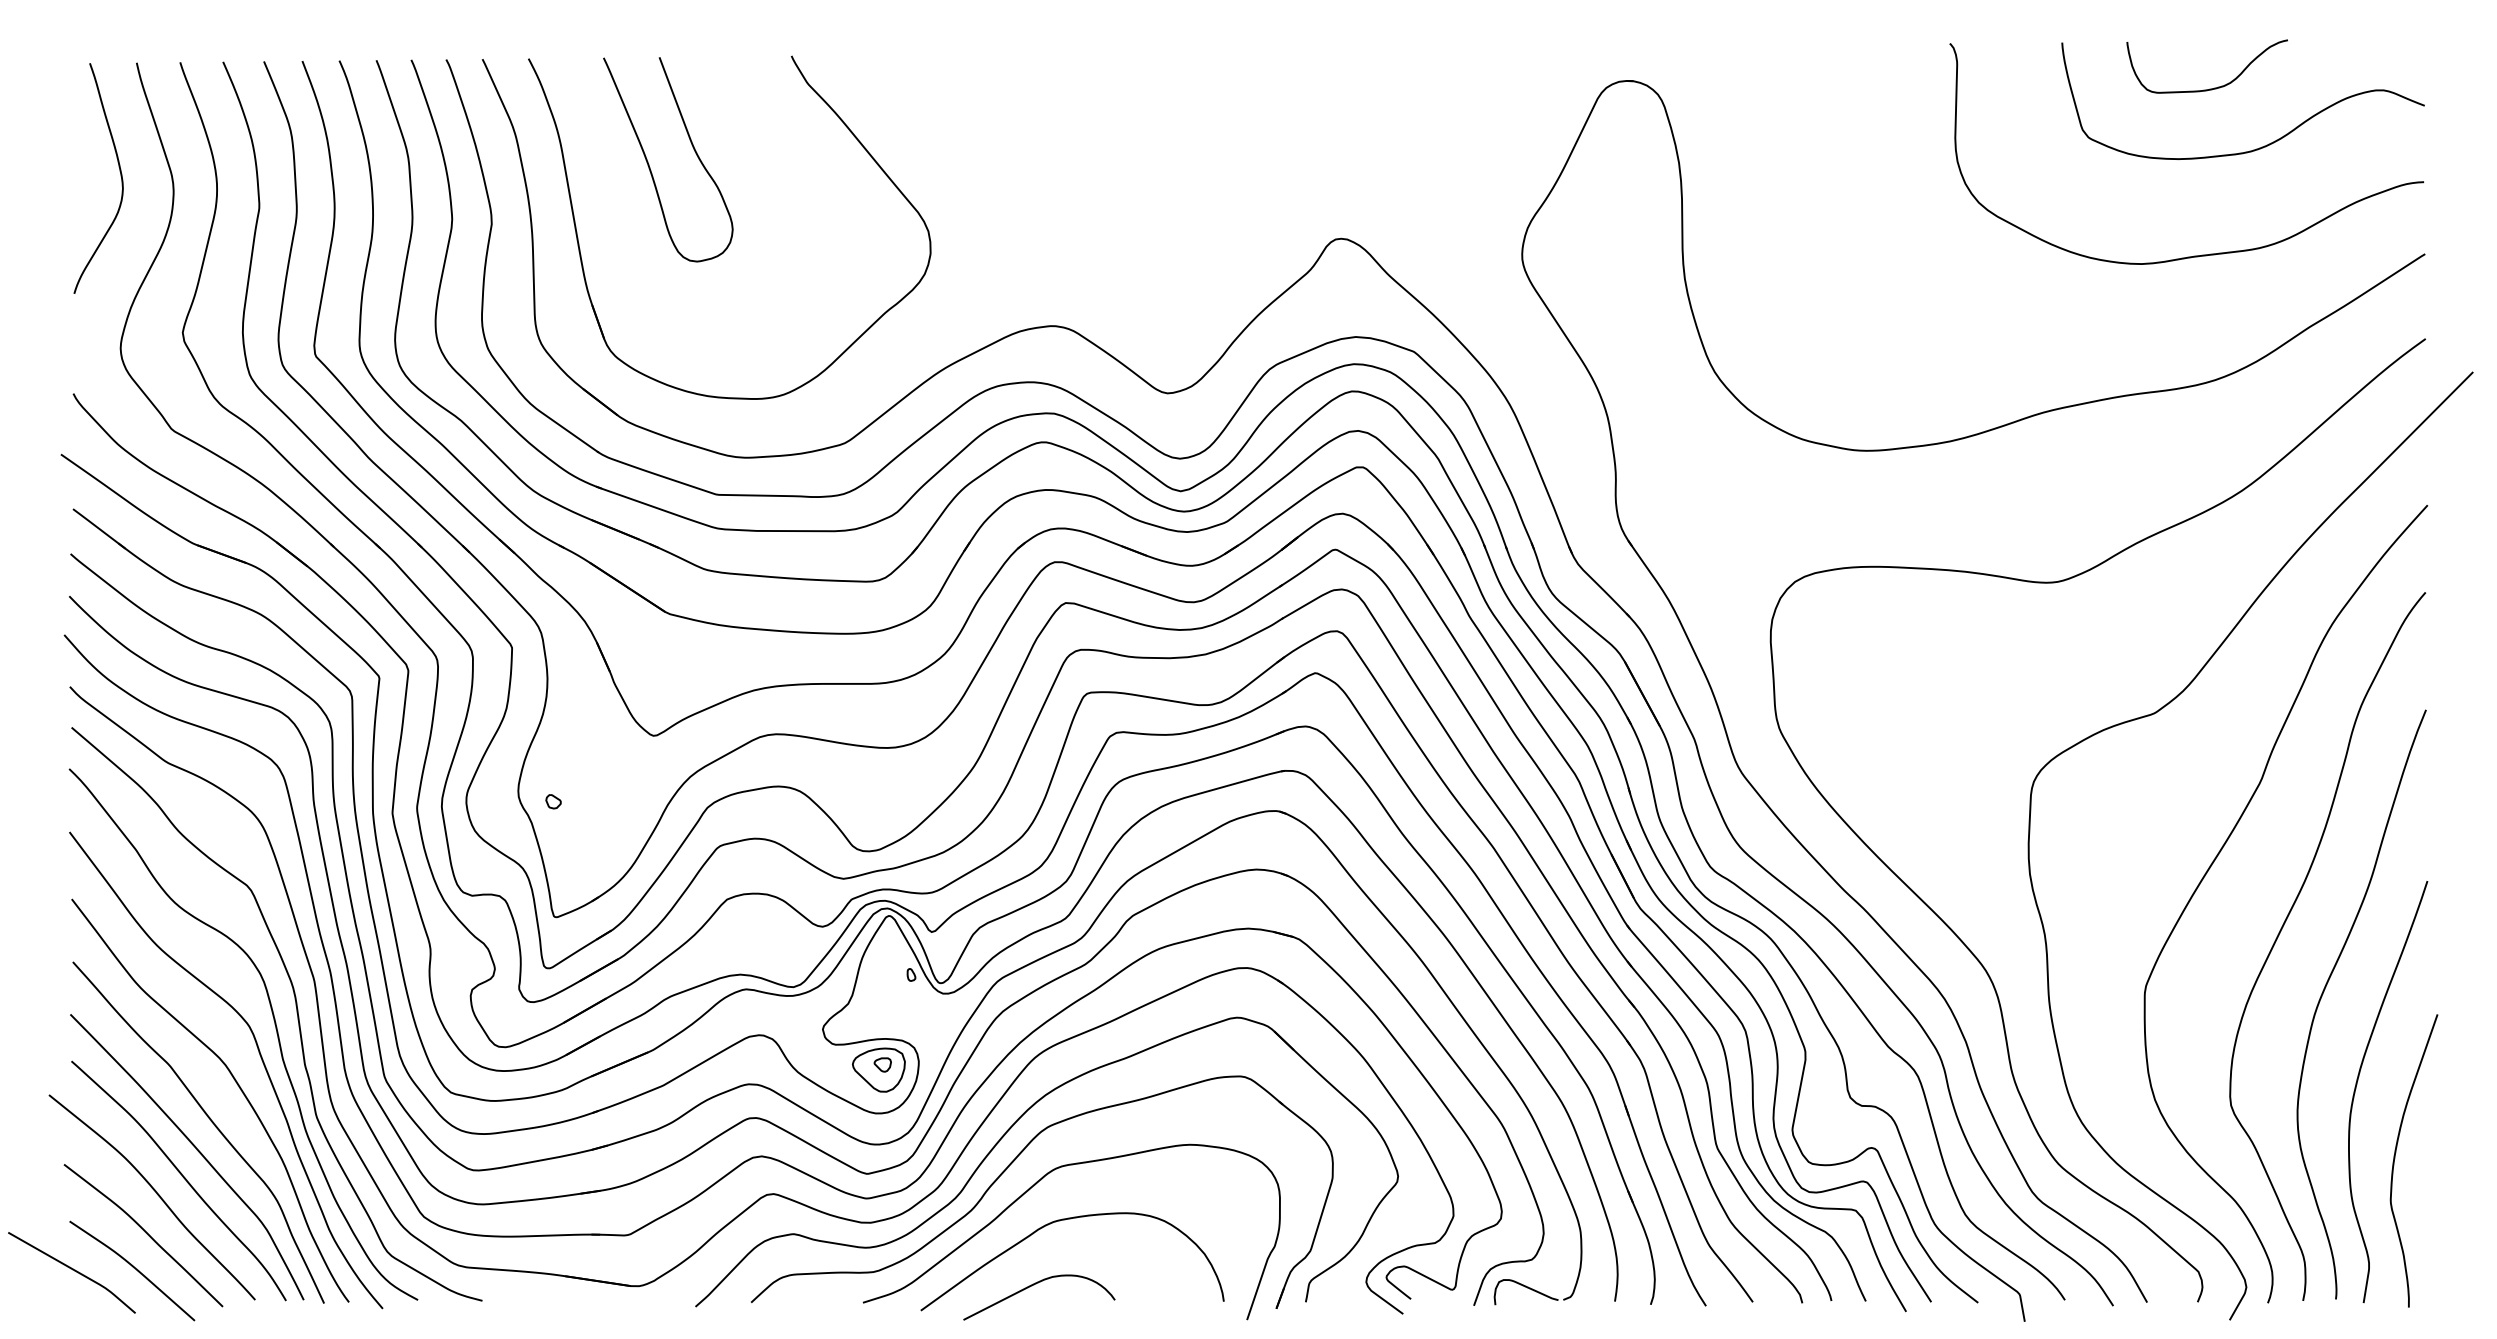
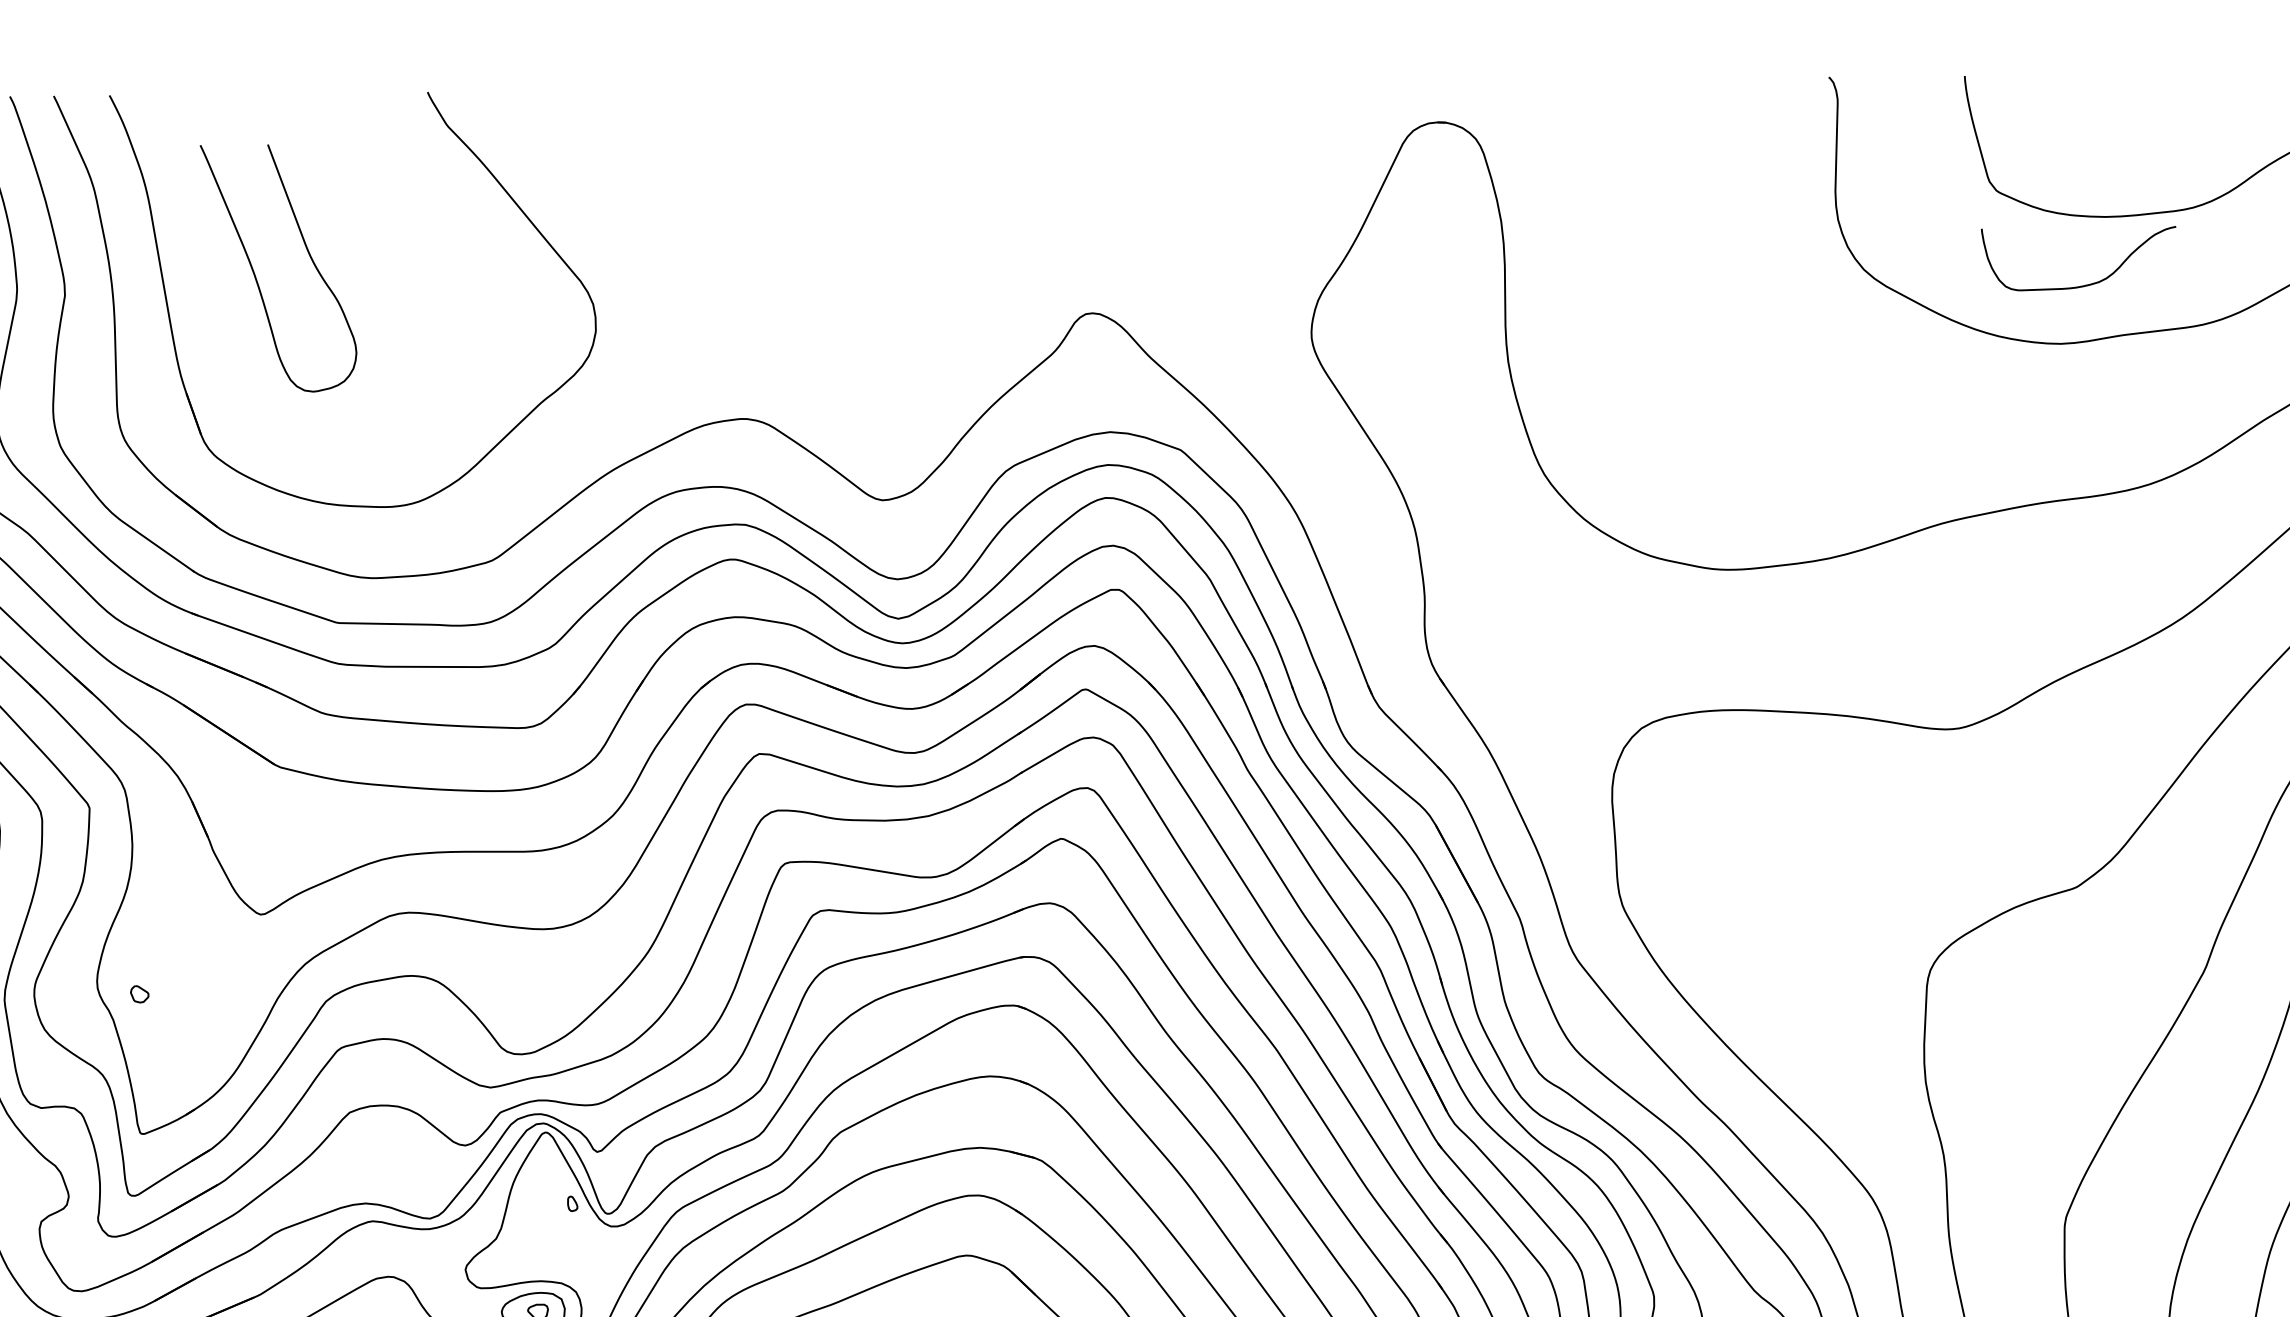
curve: (2209, 88) -> (2081, 285), moved
curve: (649, 164) -> (255, 274), moved

